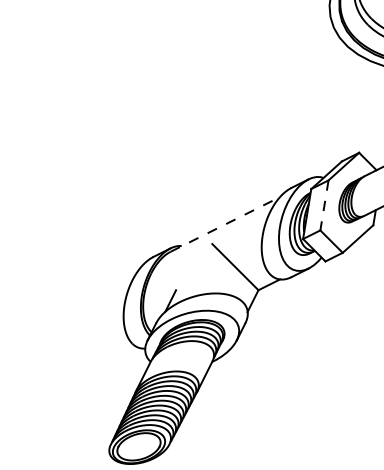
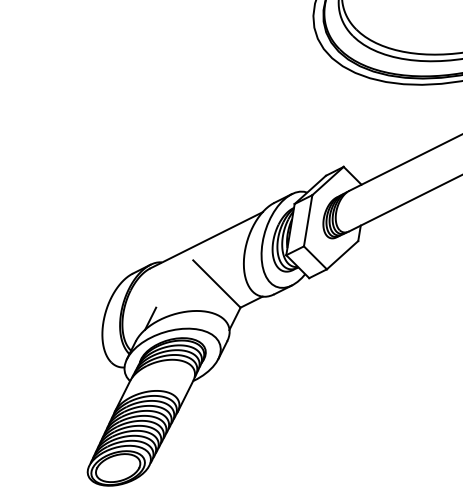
line: (324, 205) -> (308, 220), dashed -> solid
line: (225, 224) -> (206, 240), dashed -> solid

